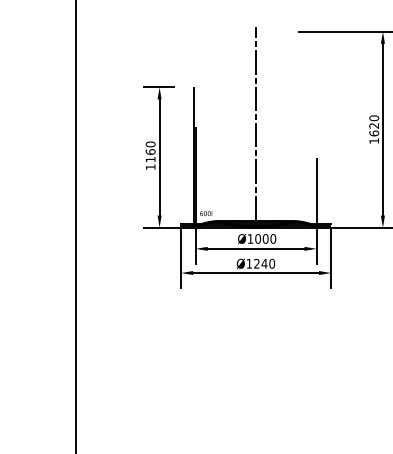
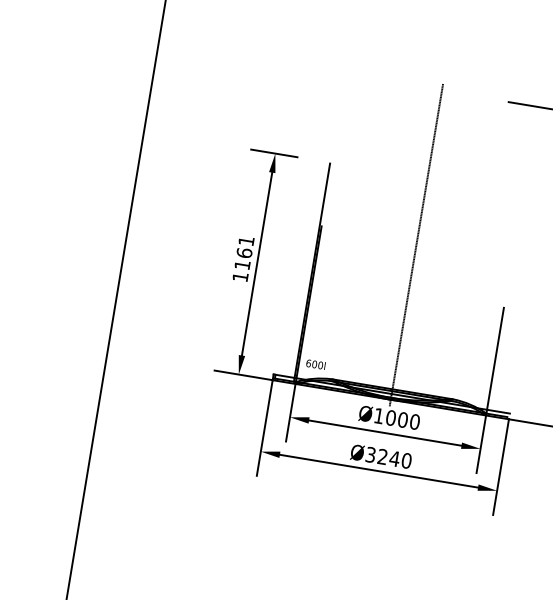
text: (150, 144) -> (246, 241), 1160 -> 1161
text: (249, 263) -> (371, 454), Ø1240 -> Ø3240

